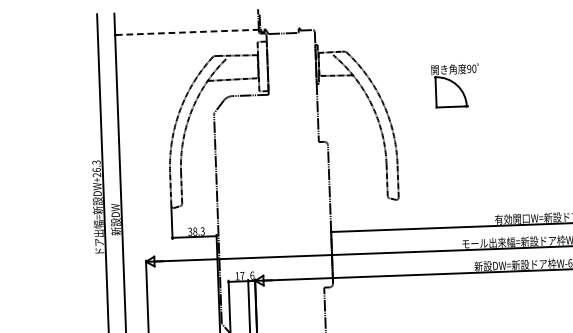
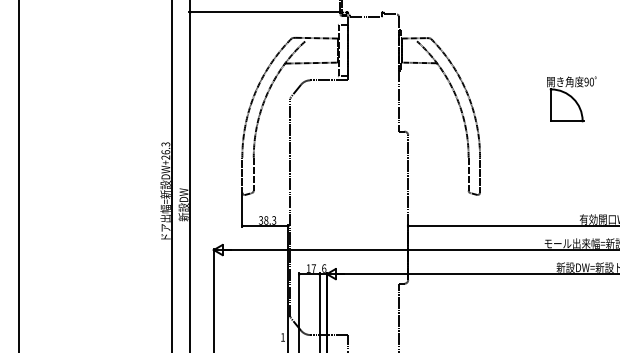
line: (186, 32) -> (264, 12), dashed -> solid
part: (455, 86) -> (571, 99), moved

